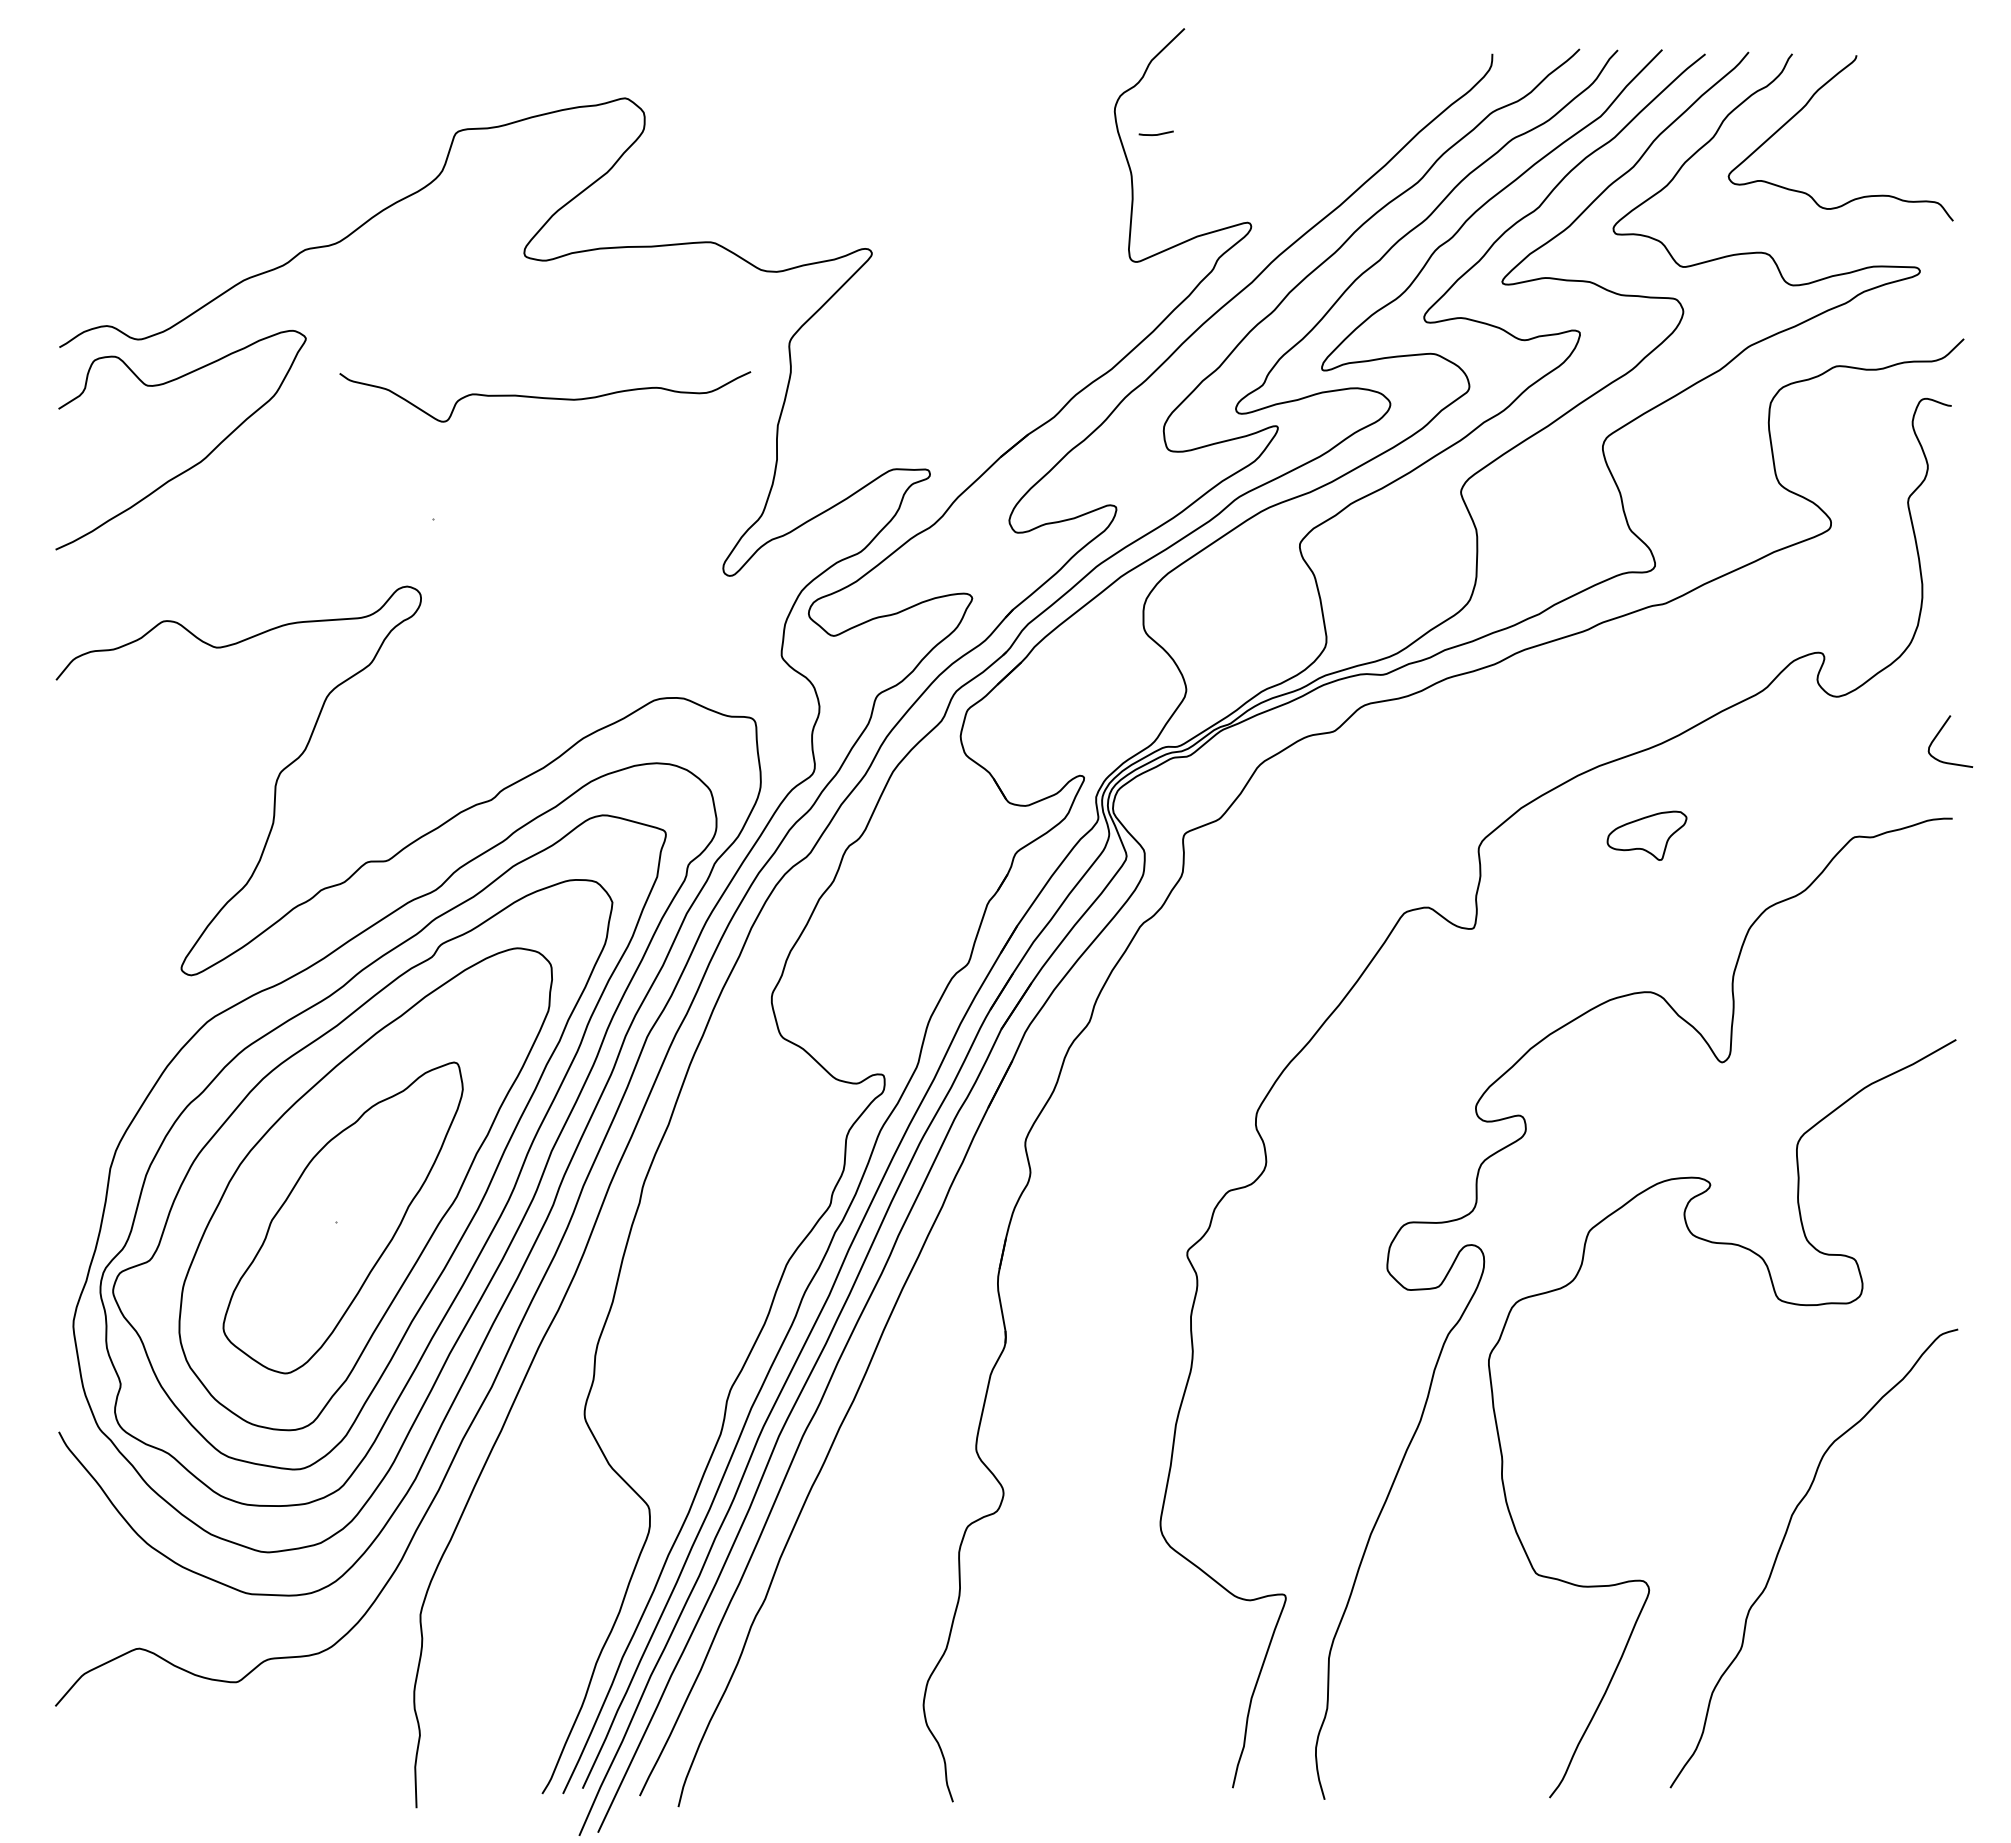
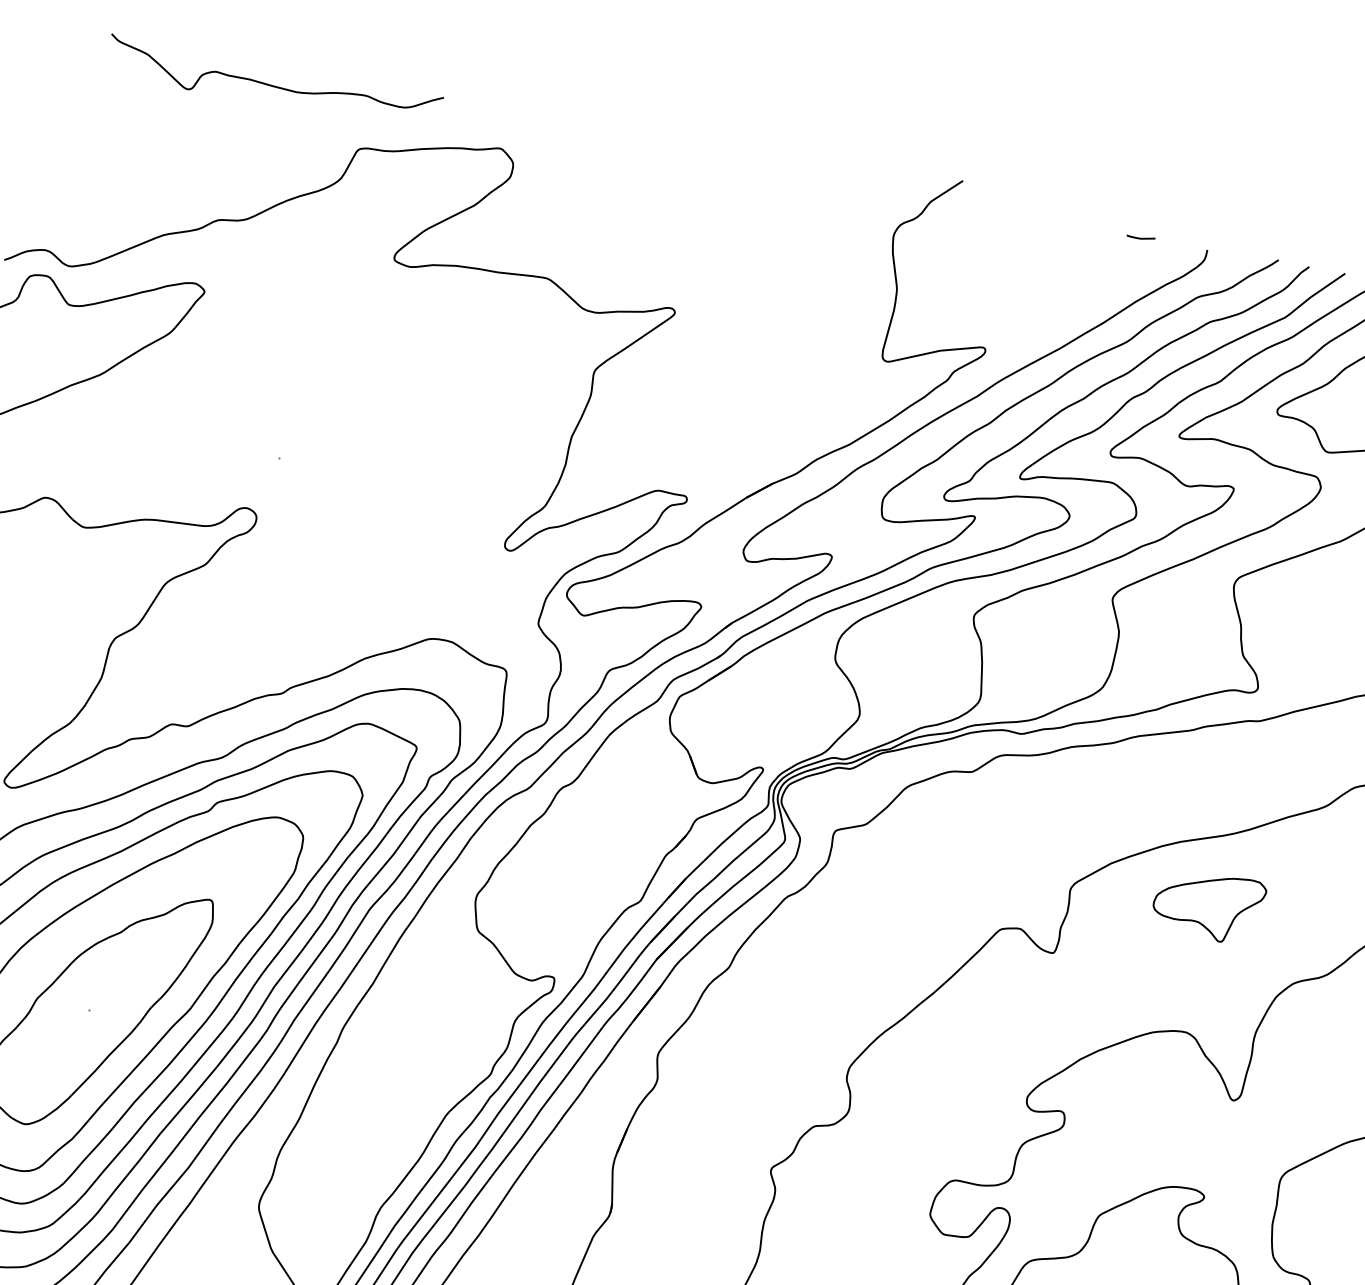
line: (1155, 134) -> (1140, 238), moved
curve: (545, 397) -> (274, 85), moved
part: (1646, 835) -> (1208, 905), size x1.67

